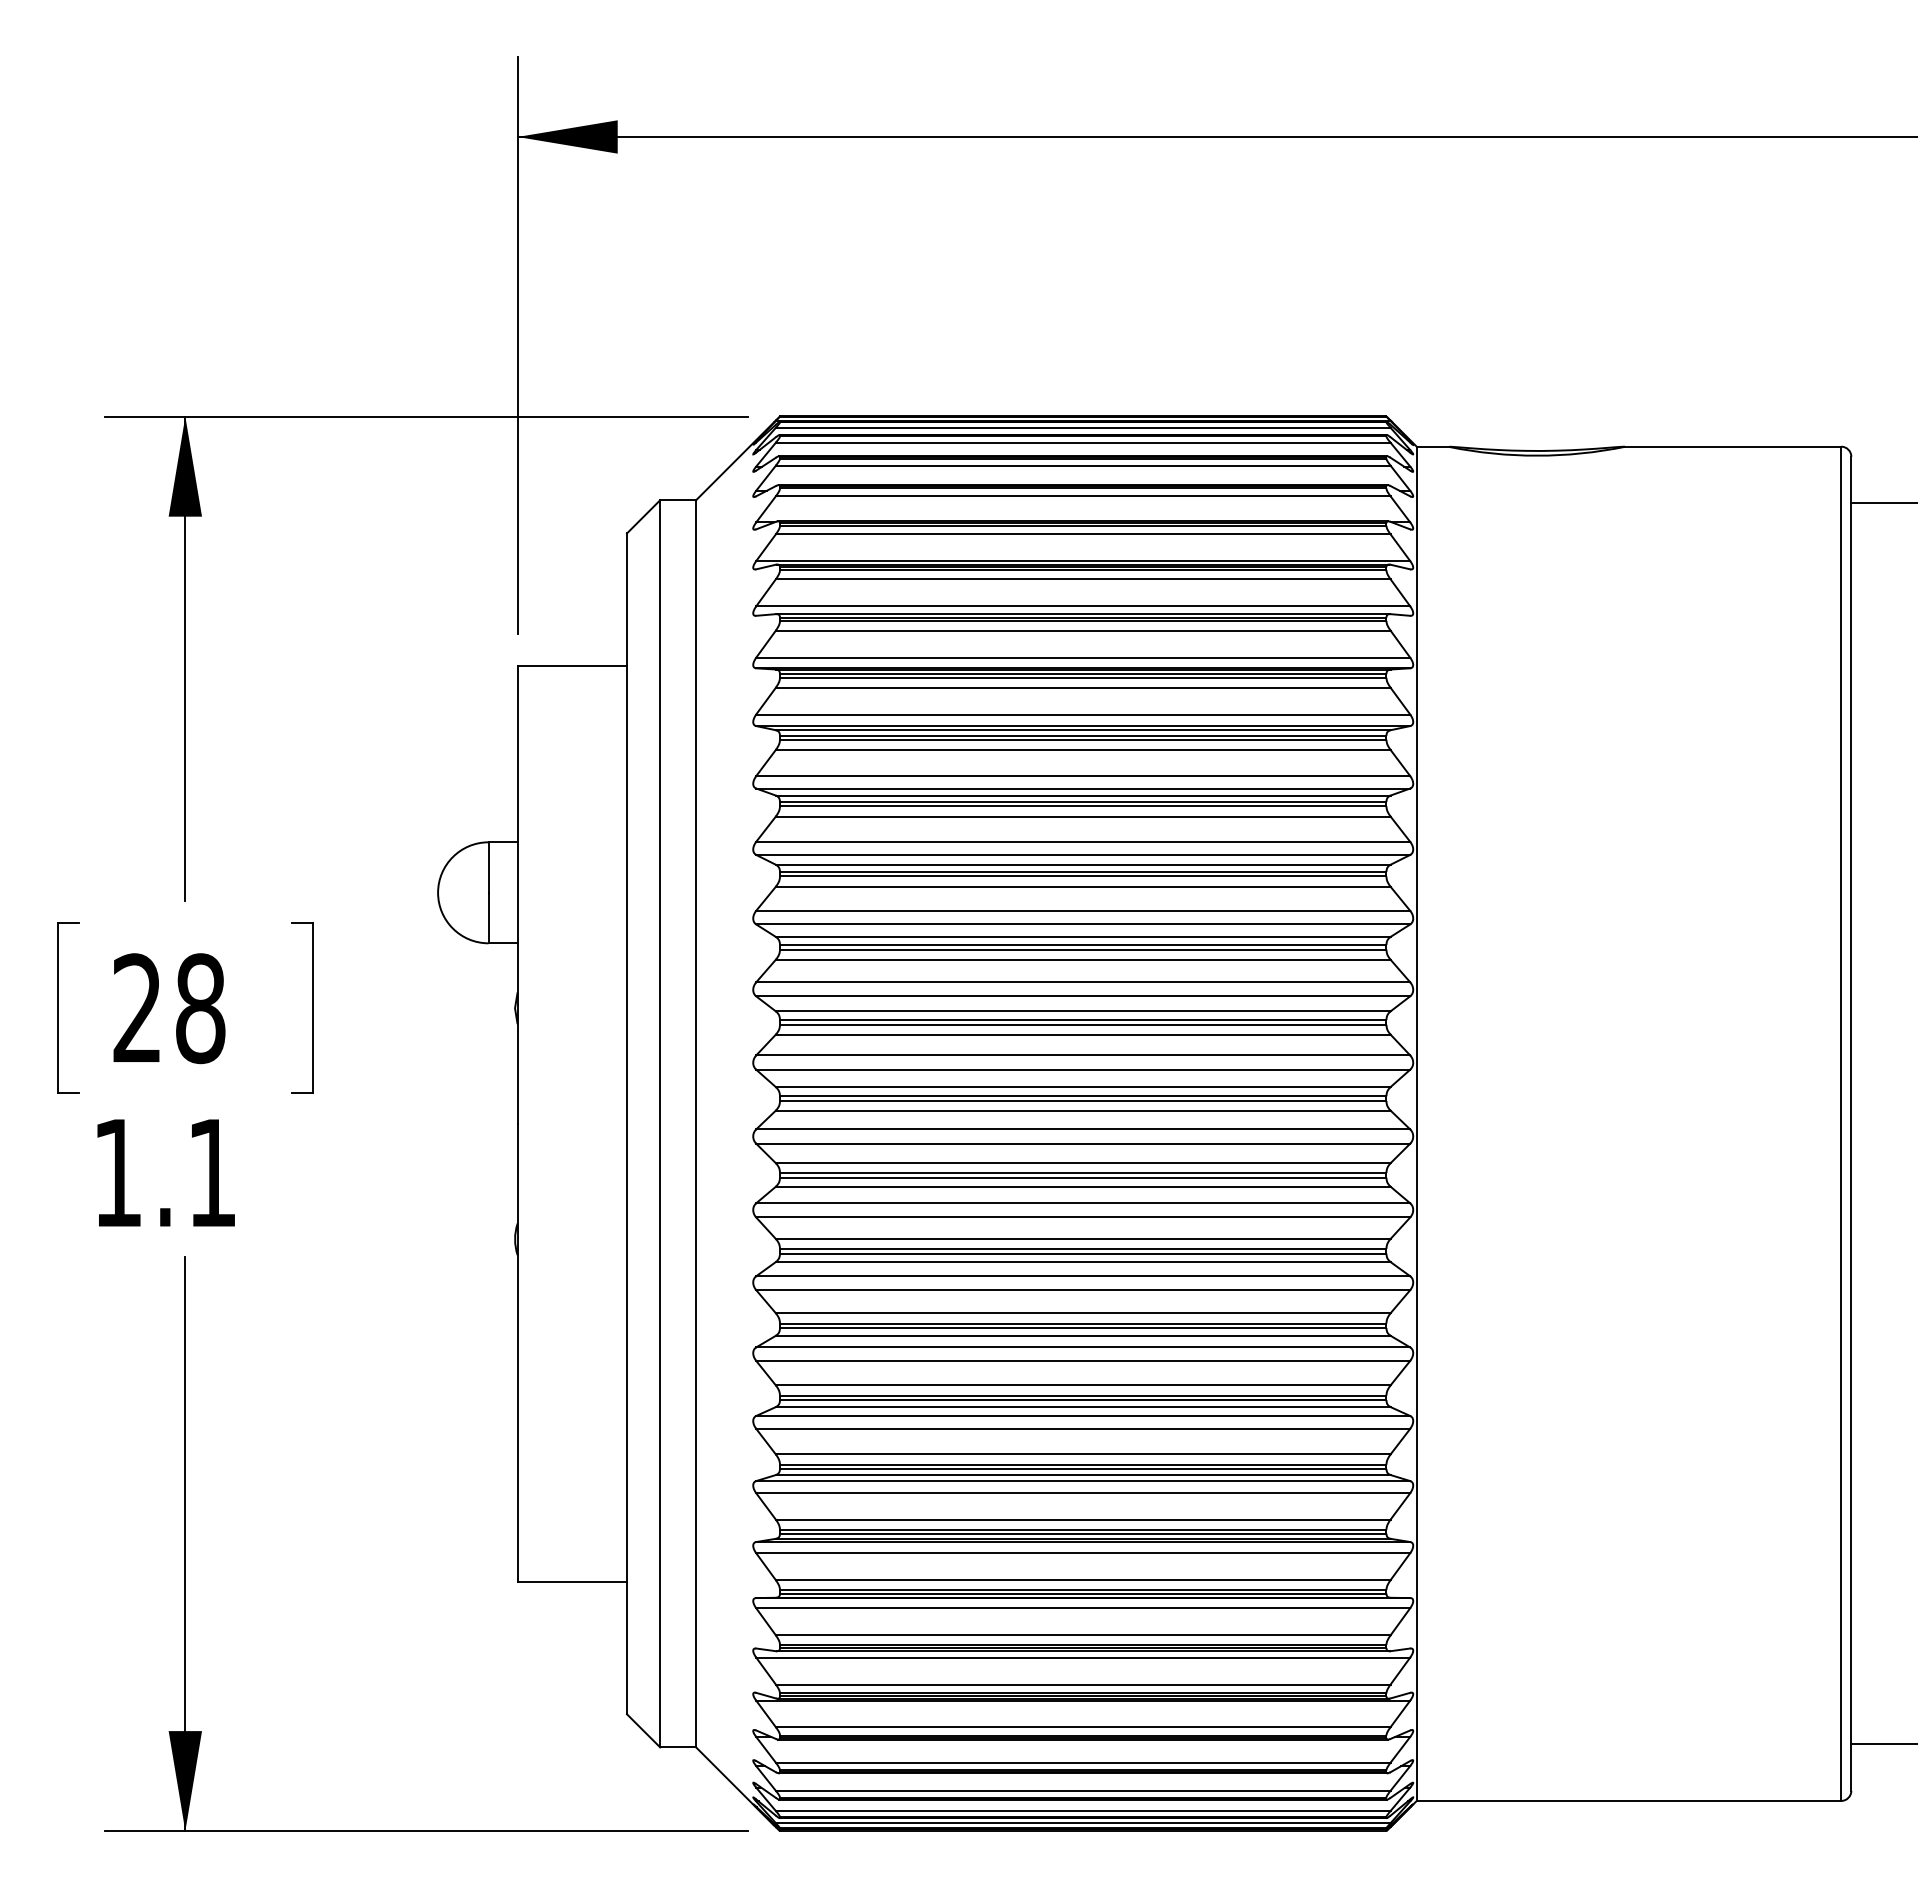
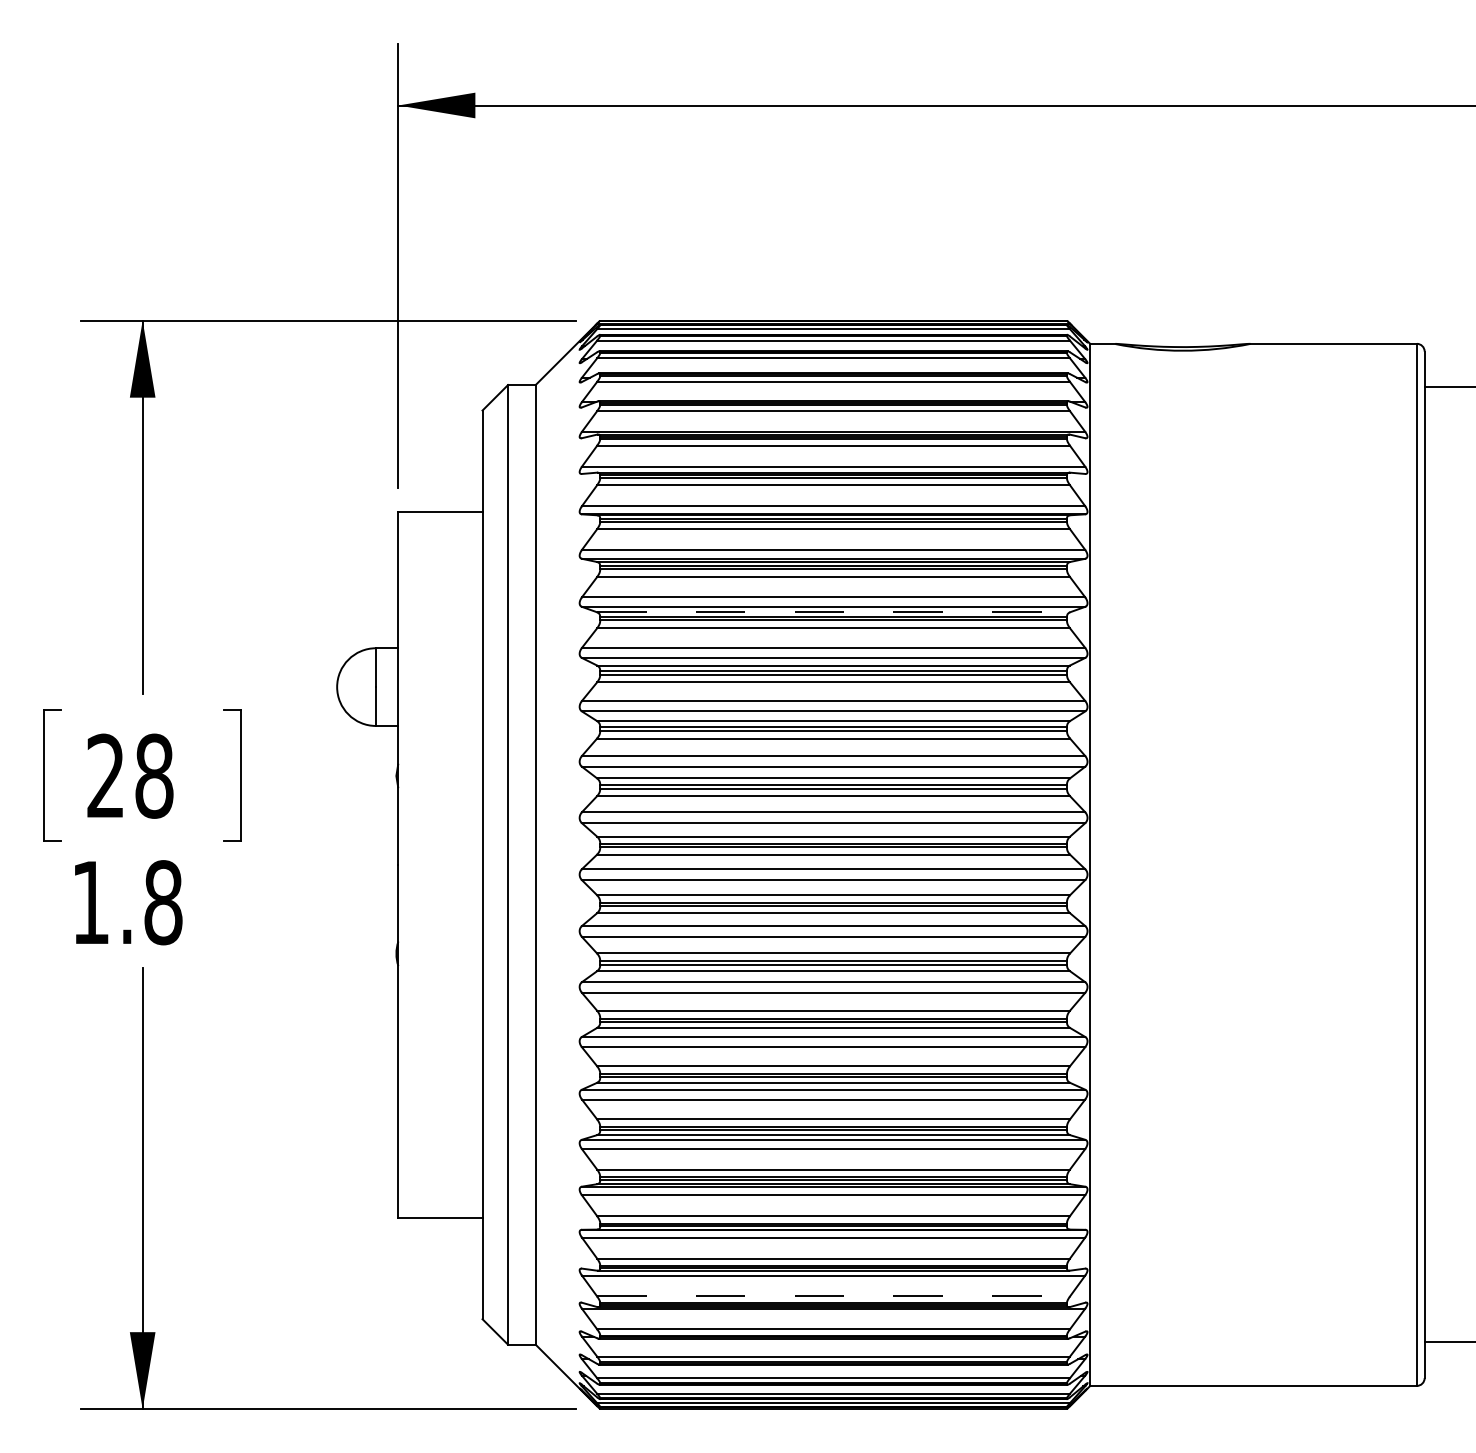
line: (1083, 795) -> (833, 612), solid -> dashed
text: (212, 1172) -> (163, 902), 1.1 -> 1.8
line: (1083, 1684) -> (833, 1296), solid -> dashed

